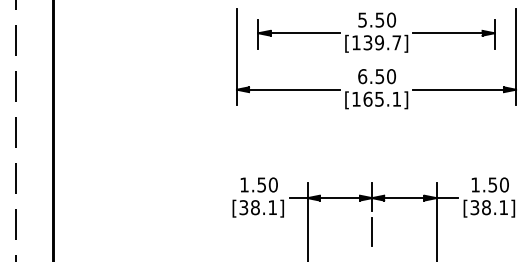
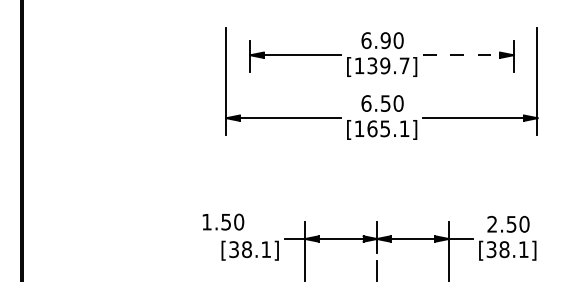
text: (371, 19) -> (376, 39), 5.50 -> 6.90
line: (447, 33) -> (461, 55), solid -> dashed
text: (258, 184) -> (222, 221), moved
text: (475, 184) -> (492, 223), 1.50 -> 2.50

